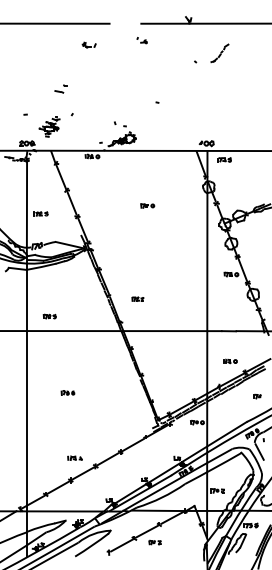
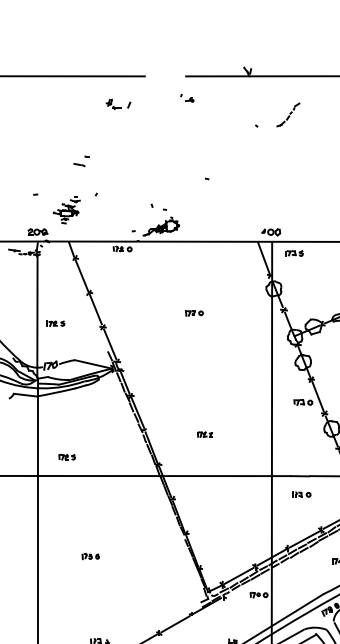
part: (88, 44) -> (117, 103), size x1.4
part: (137, 298) -> (204, 433), moved
part: (230, 361) -> (302, 494), moved

